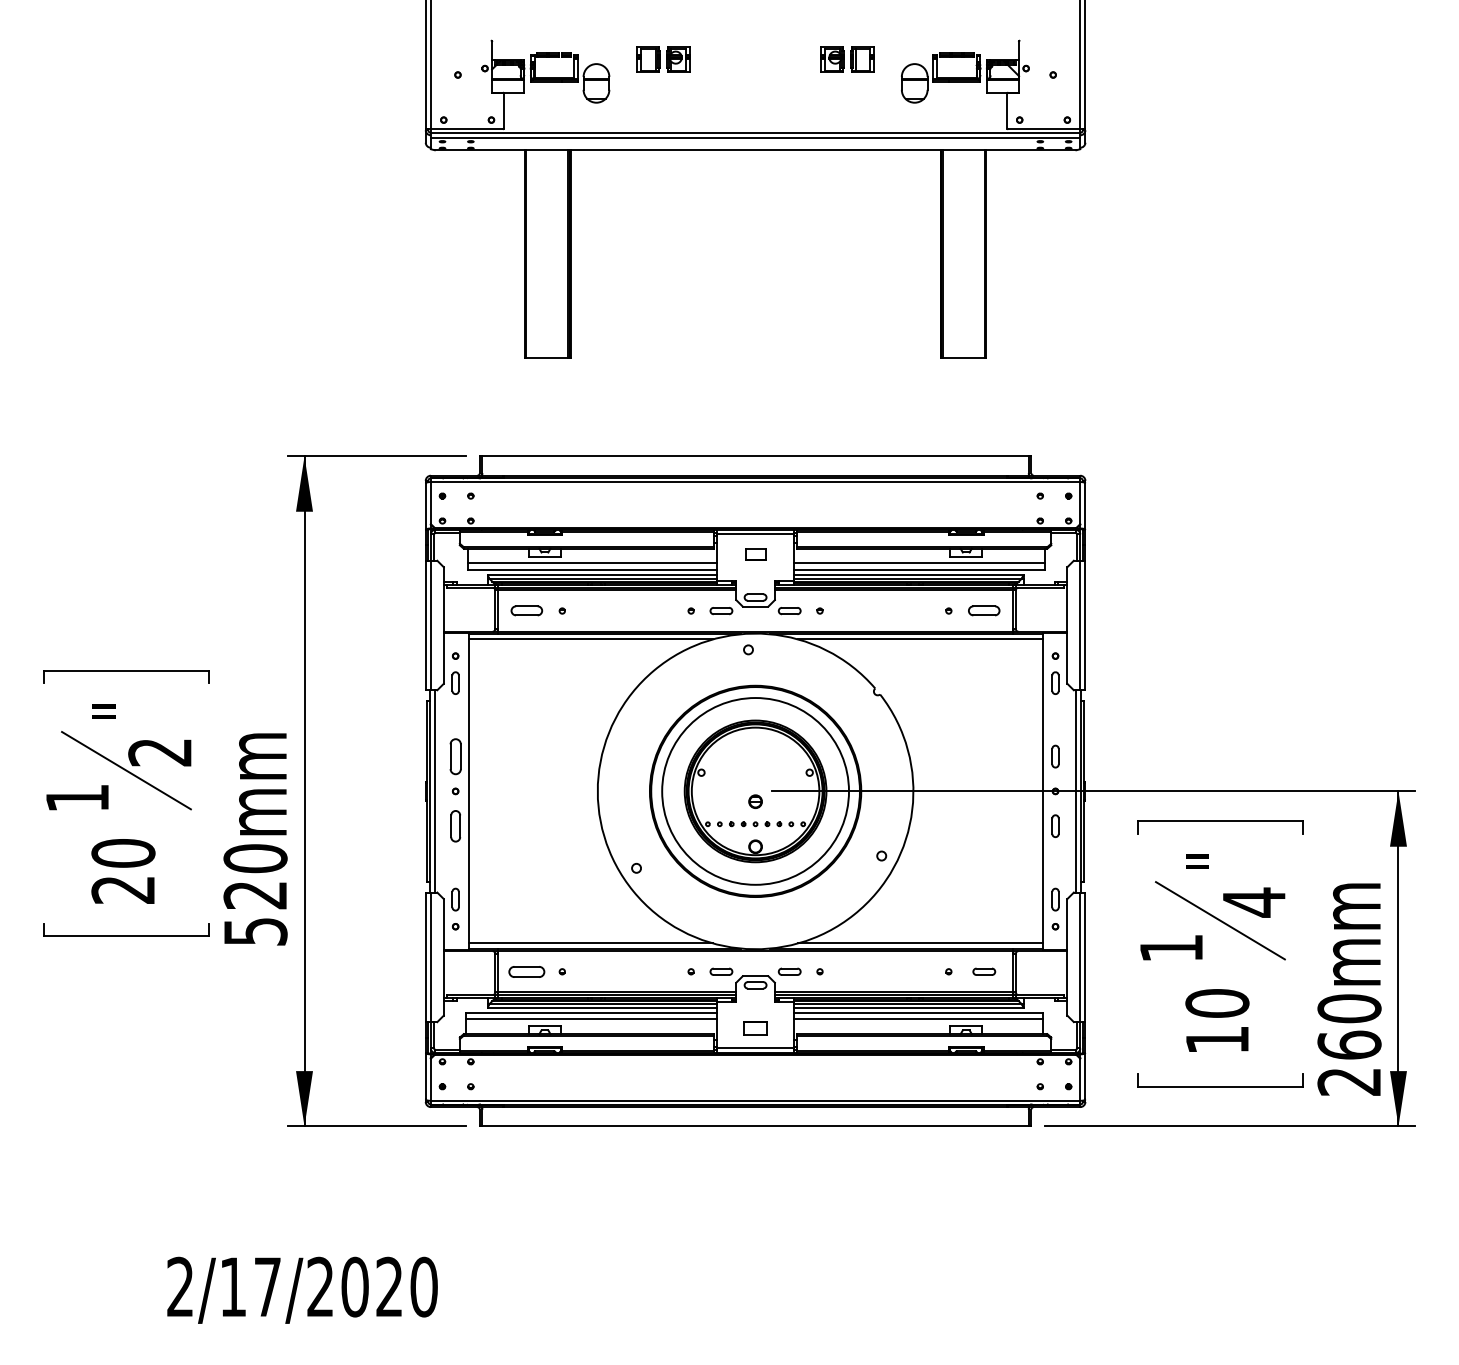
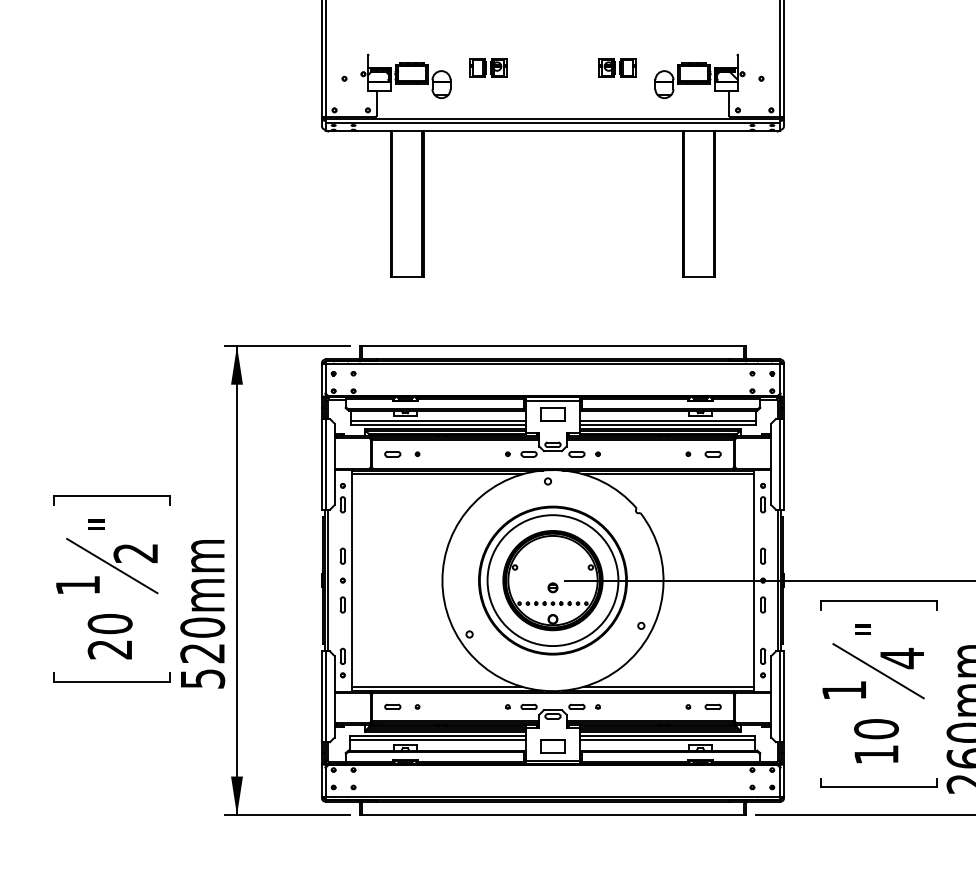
part: (755, 554) -> (552, 414), size x1.67
part: (526, 611) -> (392, 454), size x0.71
part: (984, 611) -> (713, 454), size x0.71
part: (455, 756) -> (342, 556), size x0.62
part: (455, 825) -> (342, 604), size x0.71
part: (526, 971) -> (392, 706), size x0.62
part: (755, 1028) -> (552, 746), size x1.43

